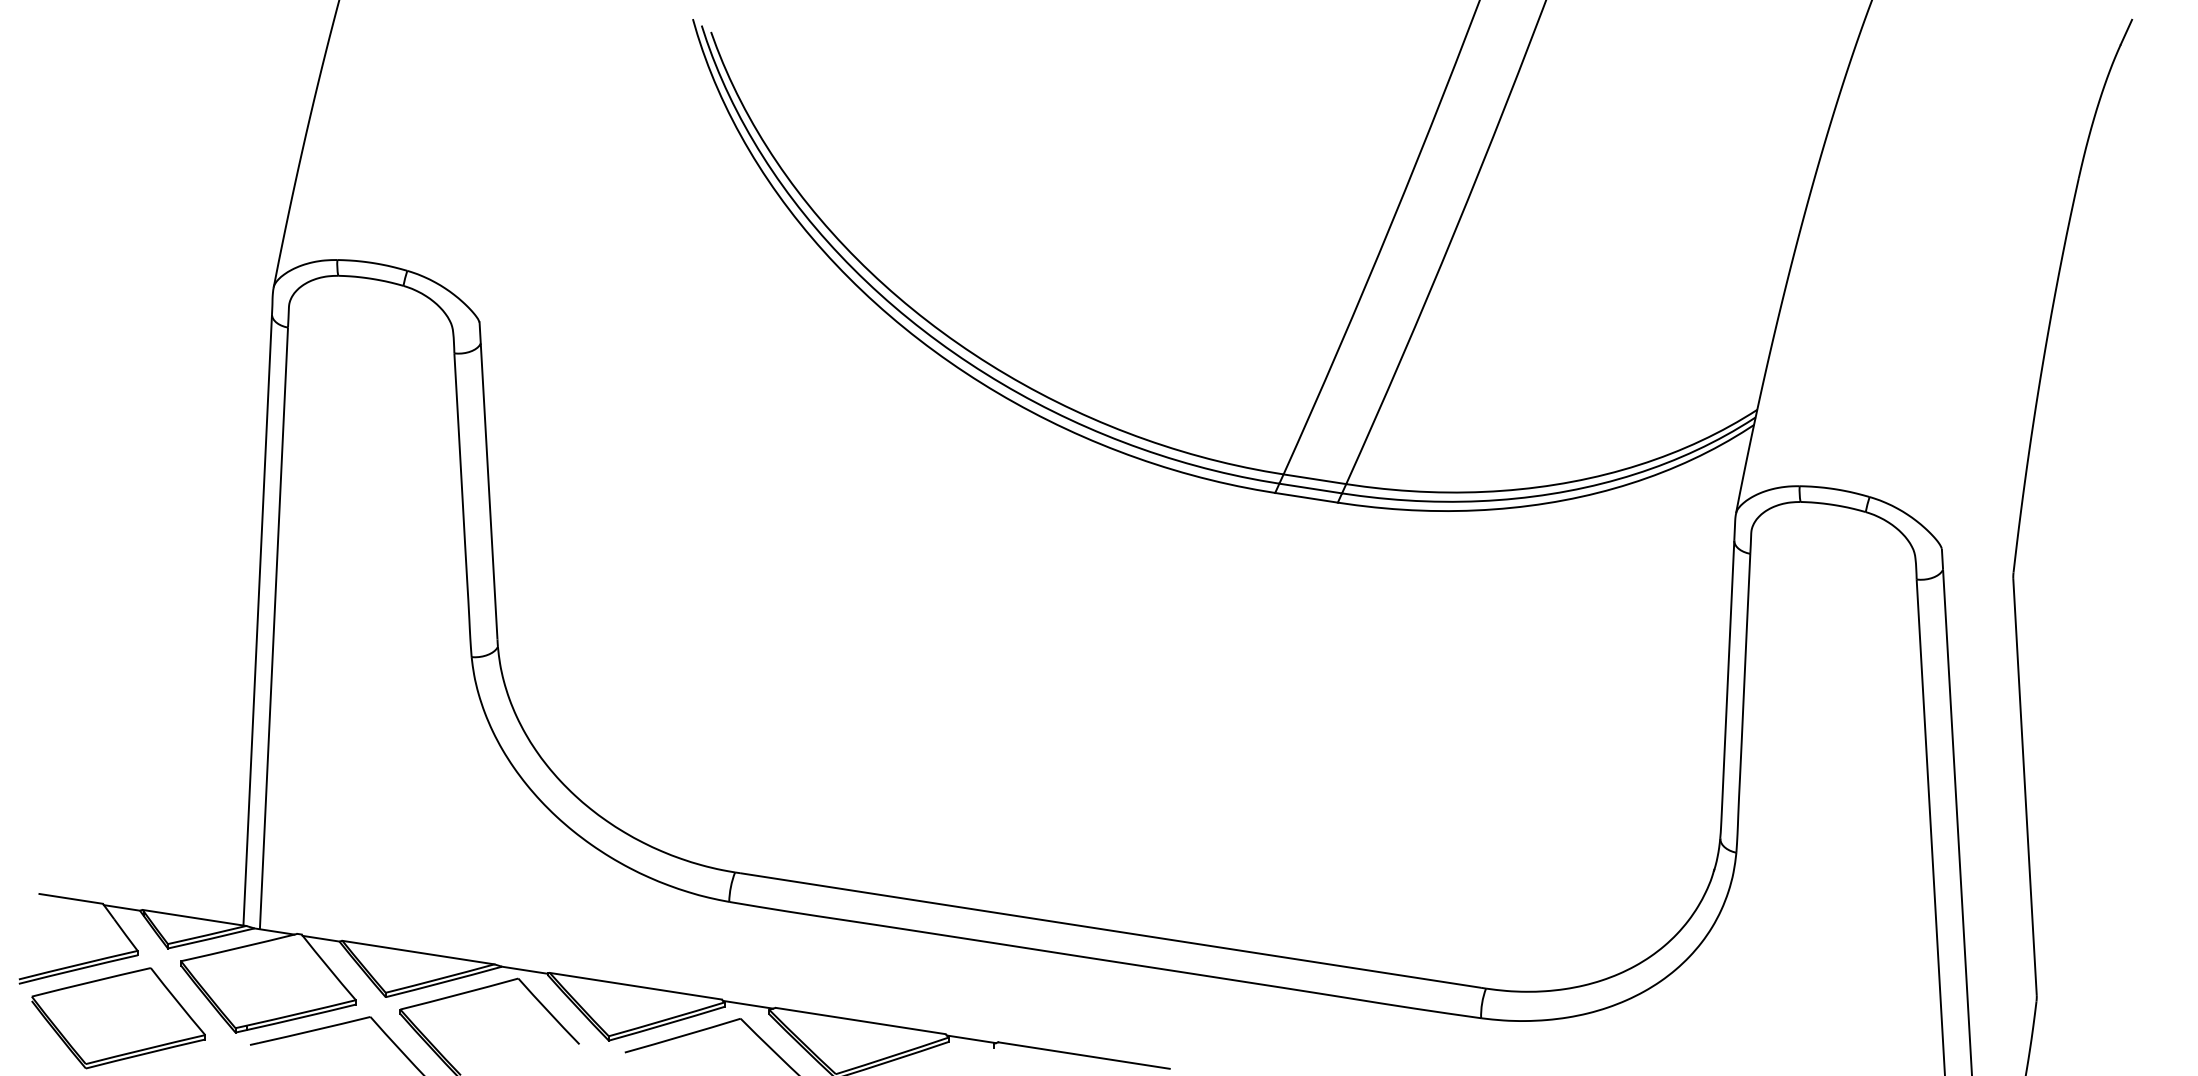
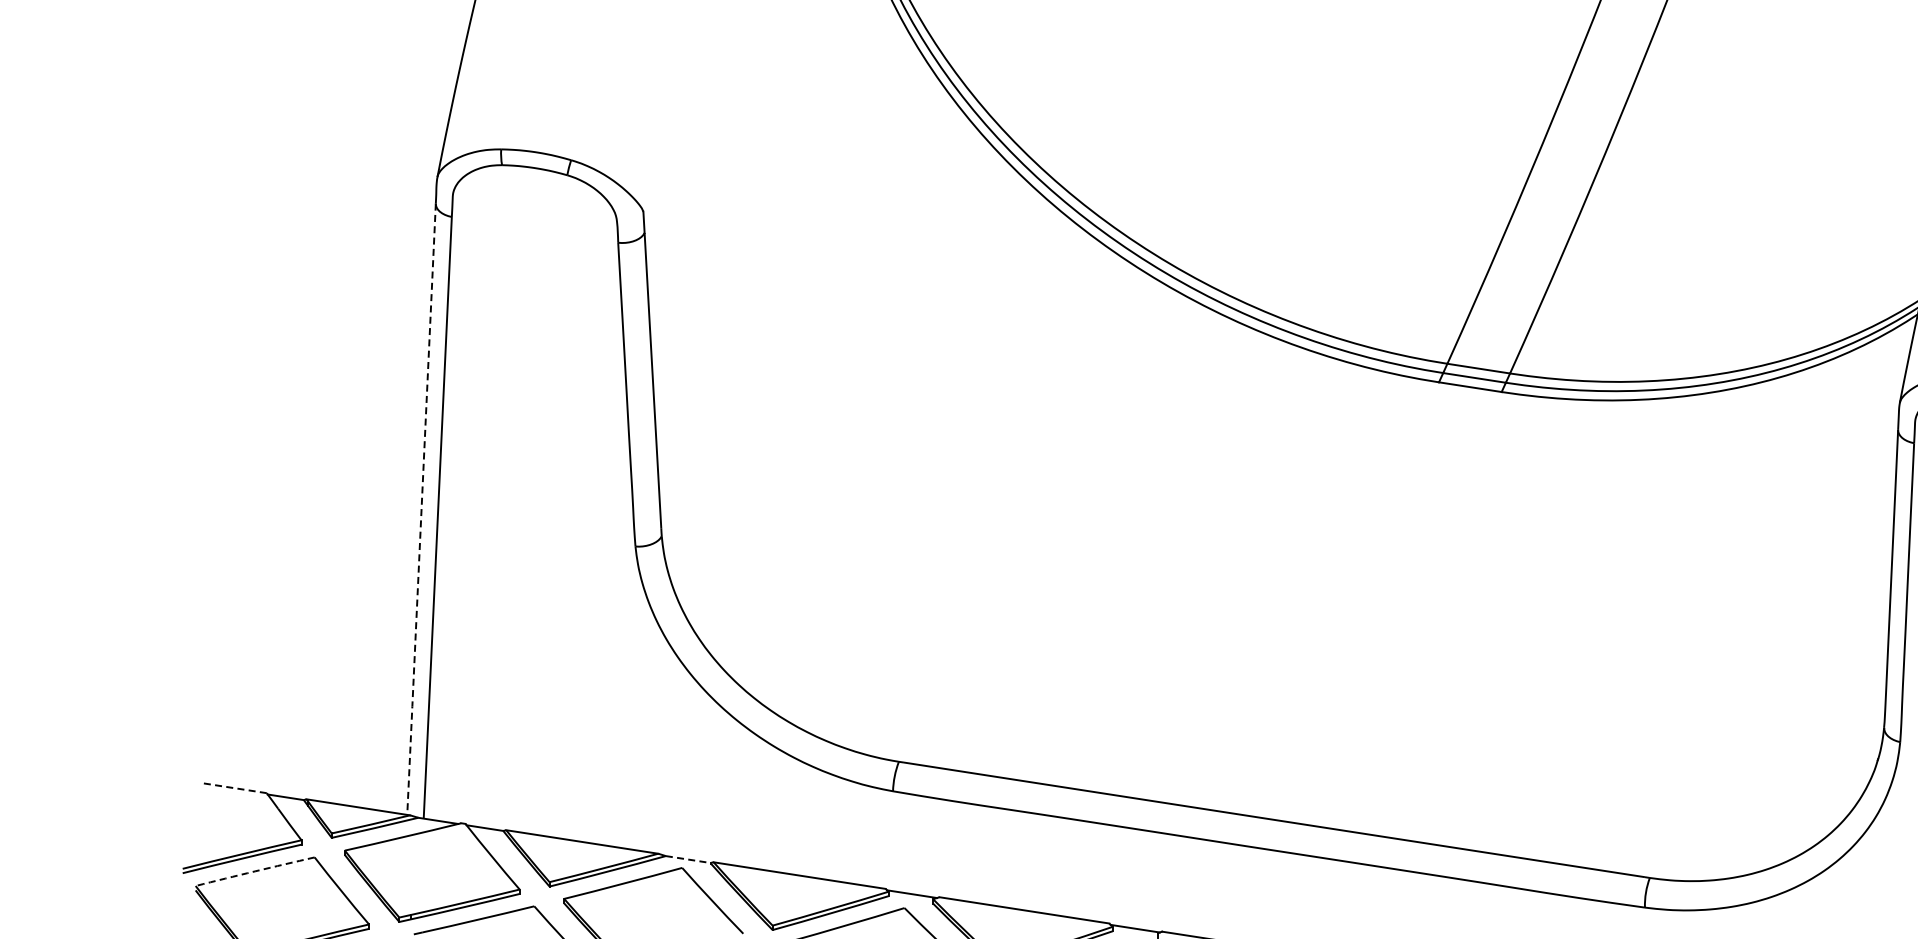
line: (257, 620) -> (421, 509), solid -> dashed
line: (70, 898) -> (234, 787), solid -> dashed
line: (525, 970) -> (689, 859), solid -> dashed
arc: (91, 982) -> (255, 871), solid -> dashed

